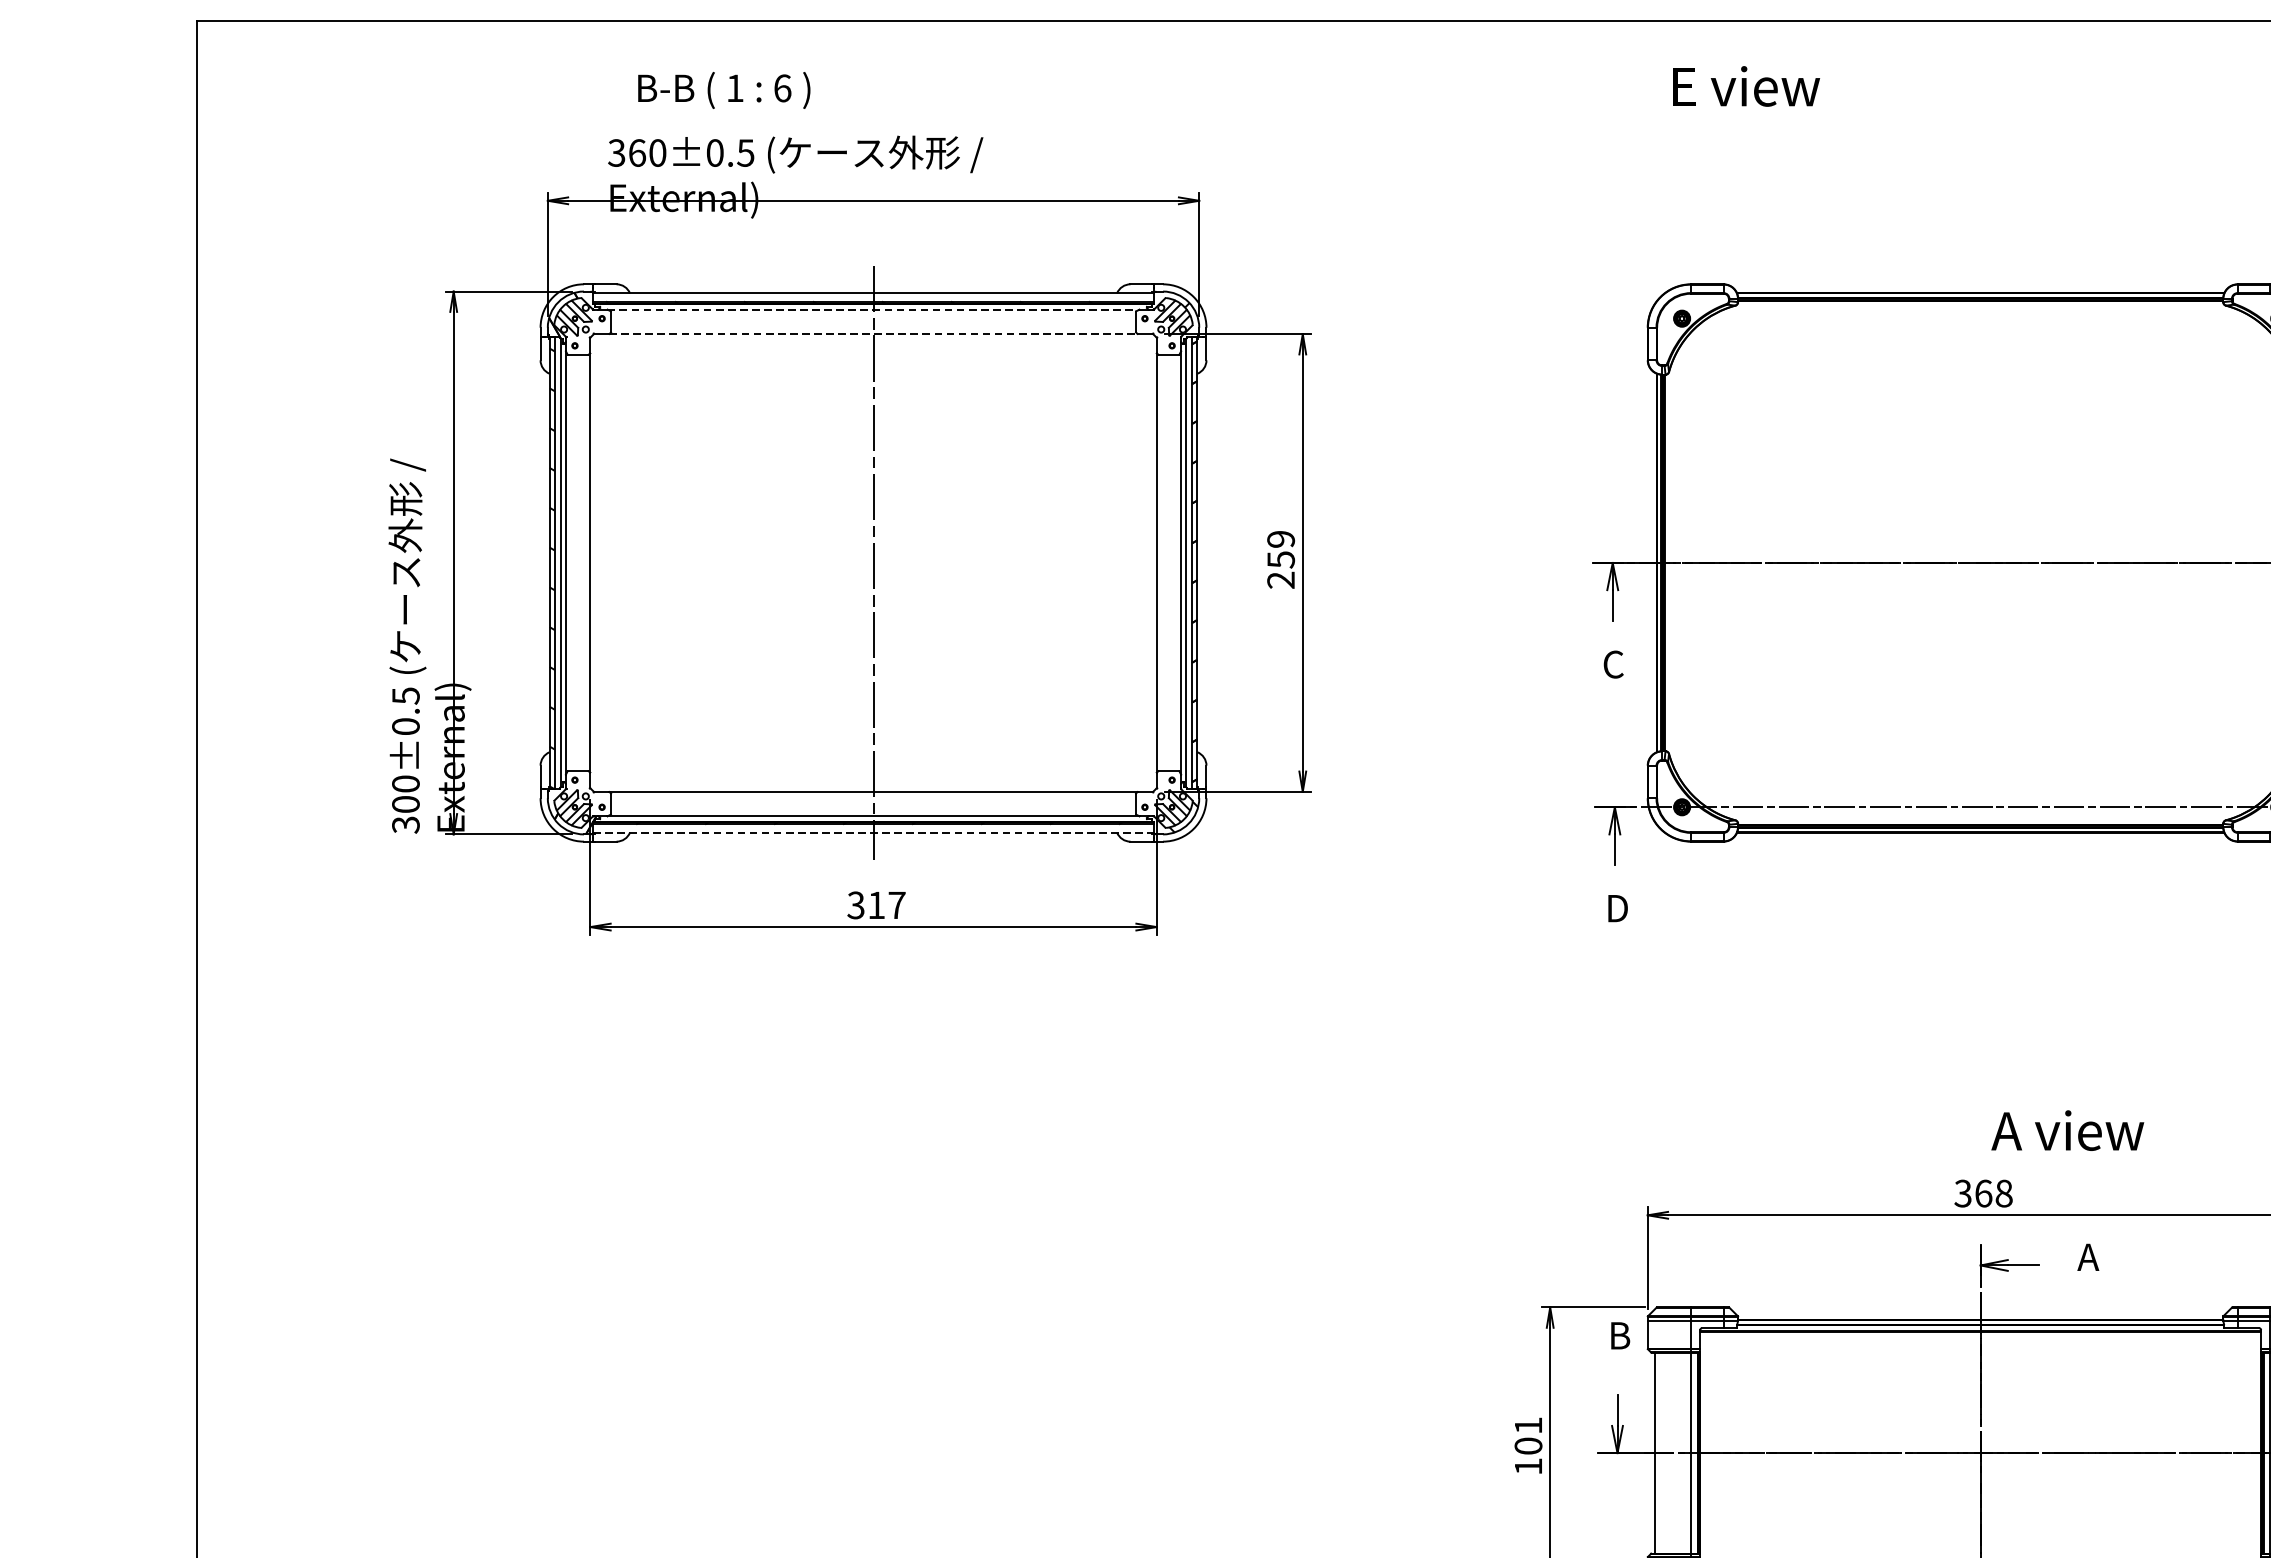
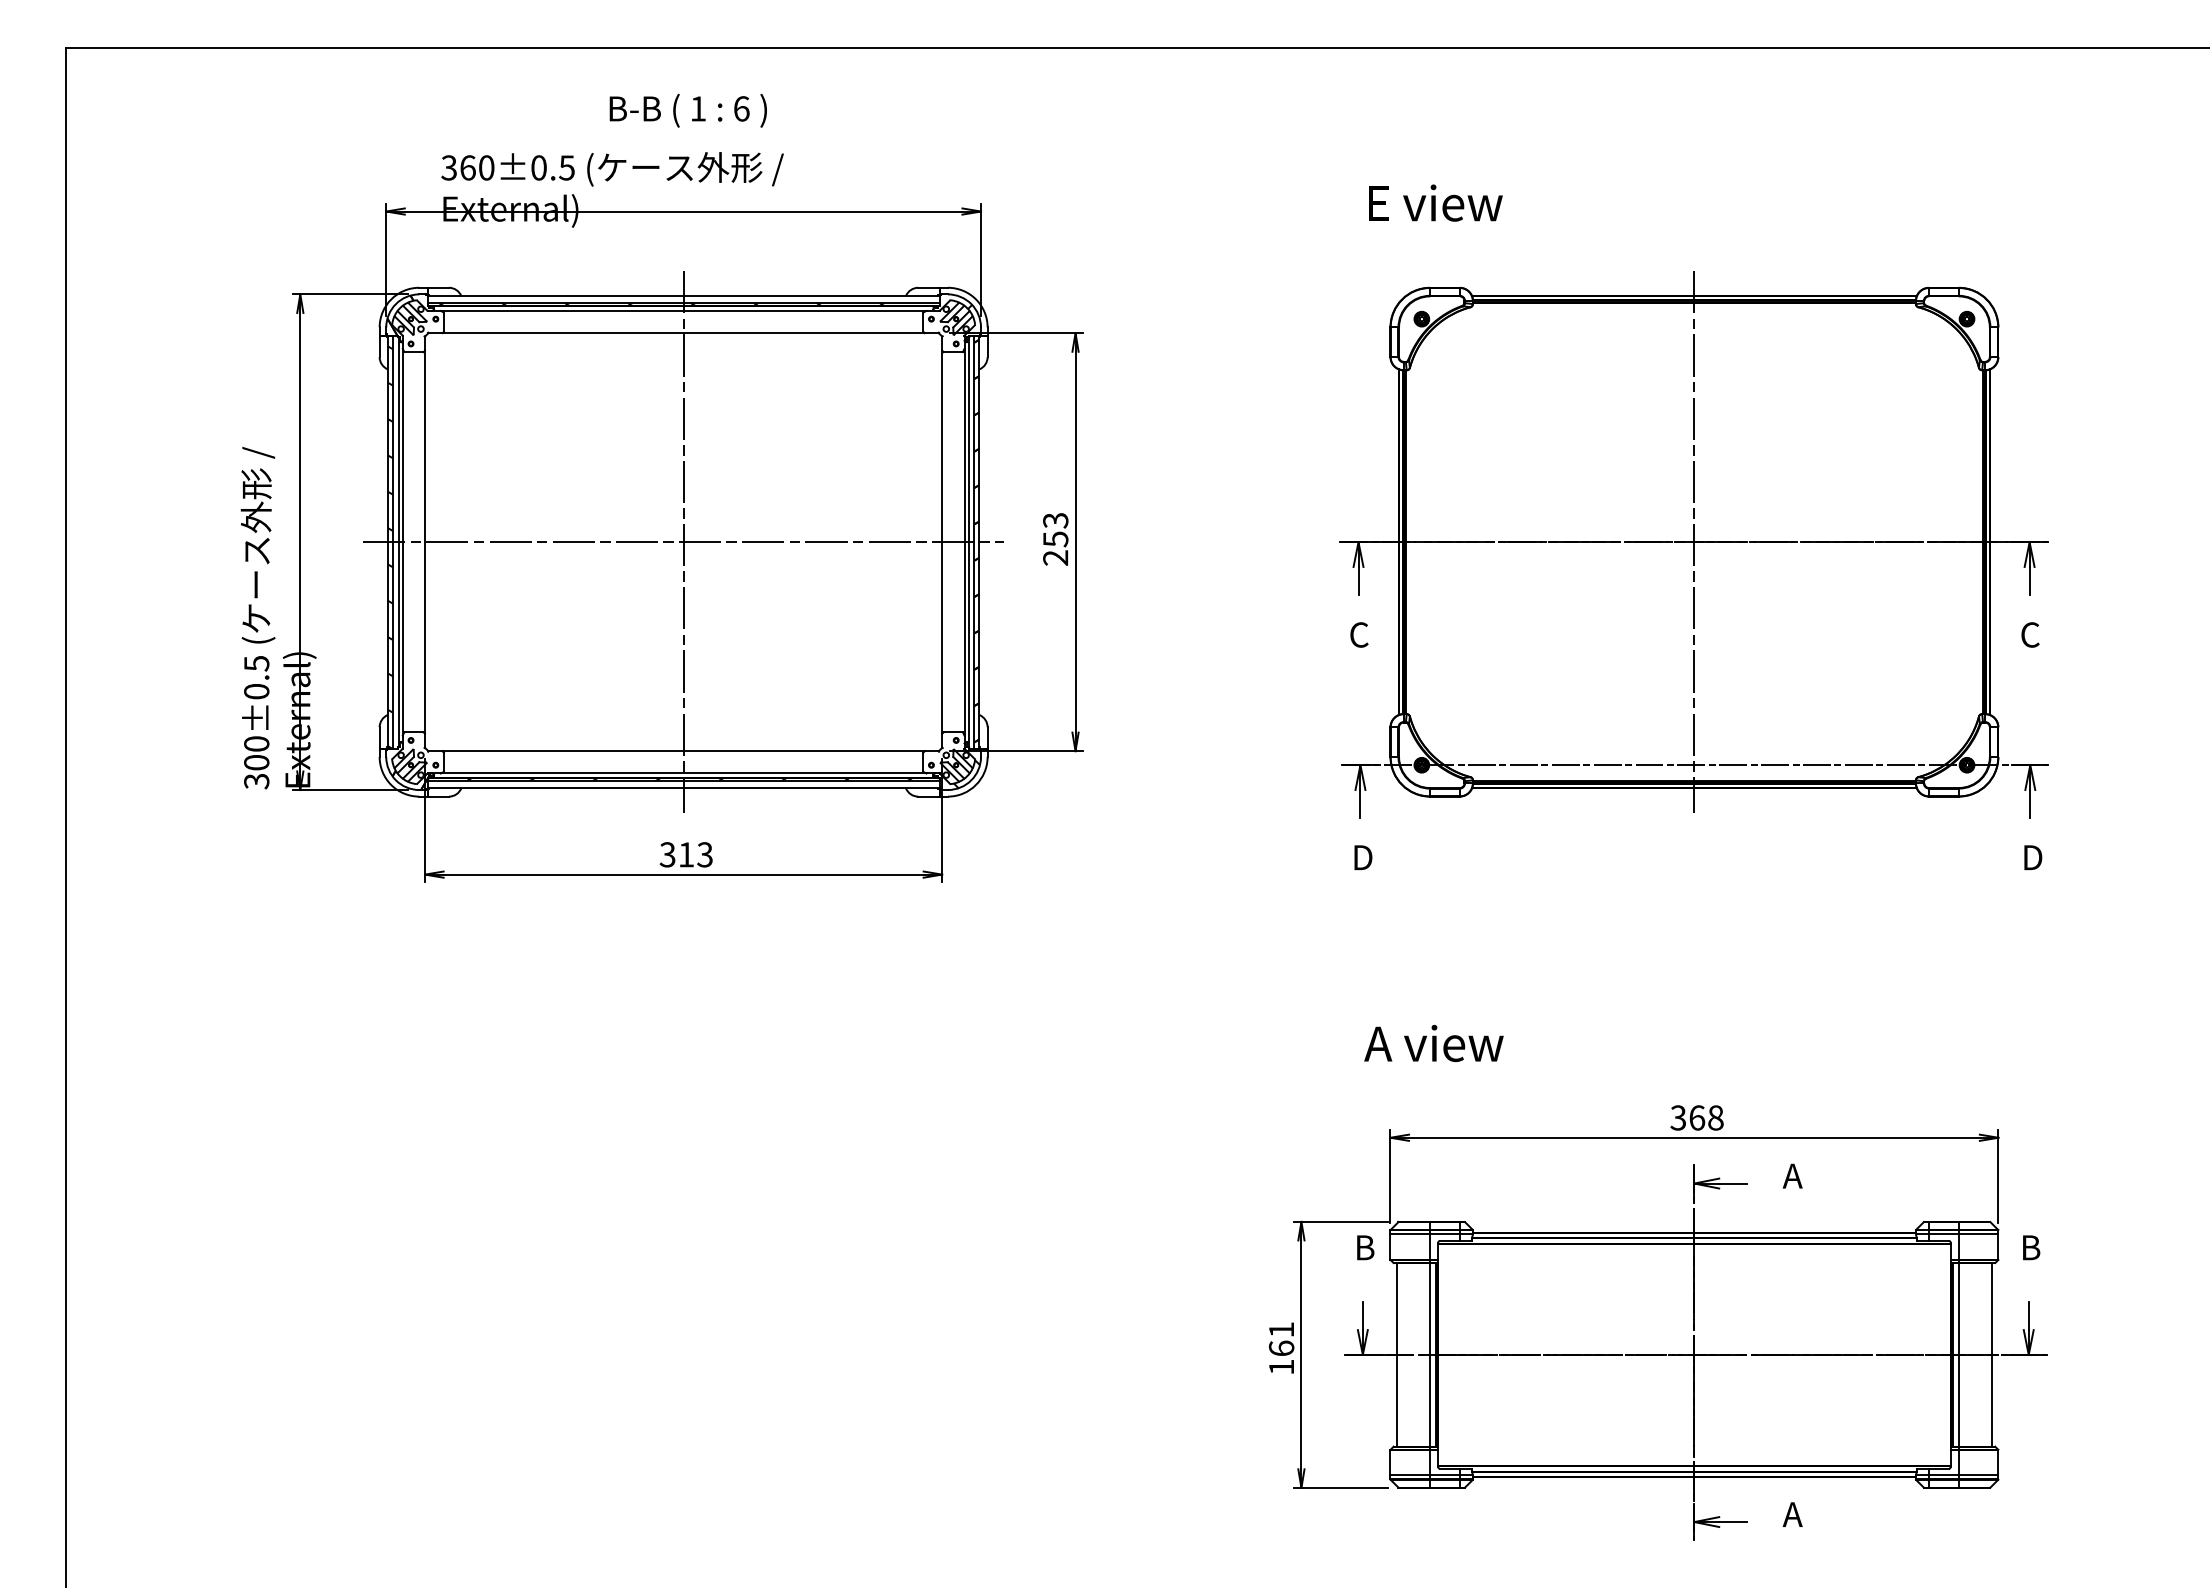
text: (1746, 85) -> (1435, 202), moved
text: (723, 90) -> (687, 110), moved
line: (873, 309) -> (683, 310), dashed -> solid
line: (874, 334) -> (684, 333), dashed -> solid
text: (1280, 539) -> (1055, 520), 259 -> 253
line: (873, 563) -> (683, 542), added
line: (1980, 563) -> (1694, 542), added
line: (874, 832) -> (684, 788), dashed -> solid
text: (896, 905) -> (704, 854), 317 -> 313
text: (2067, 1130) -> (1433, 1043), moved
text: (1528, 1446) -> (1281, 1348), 101 -> 161

